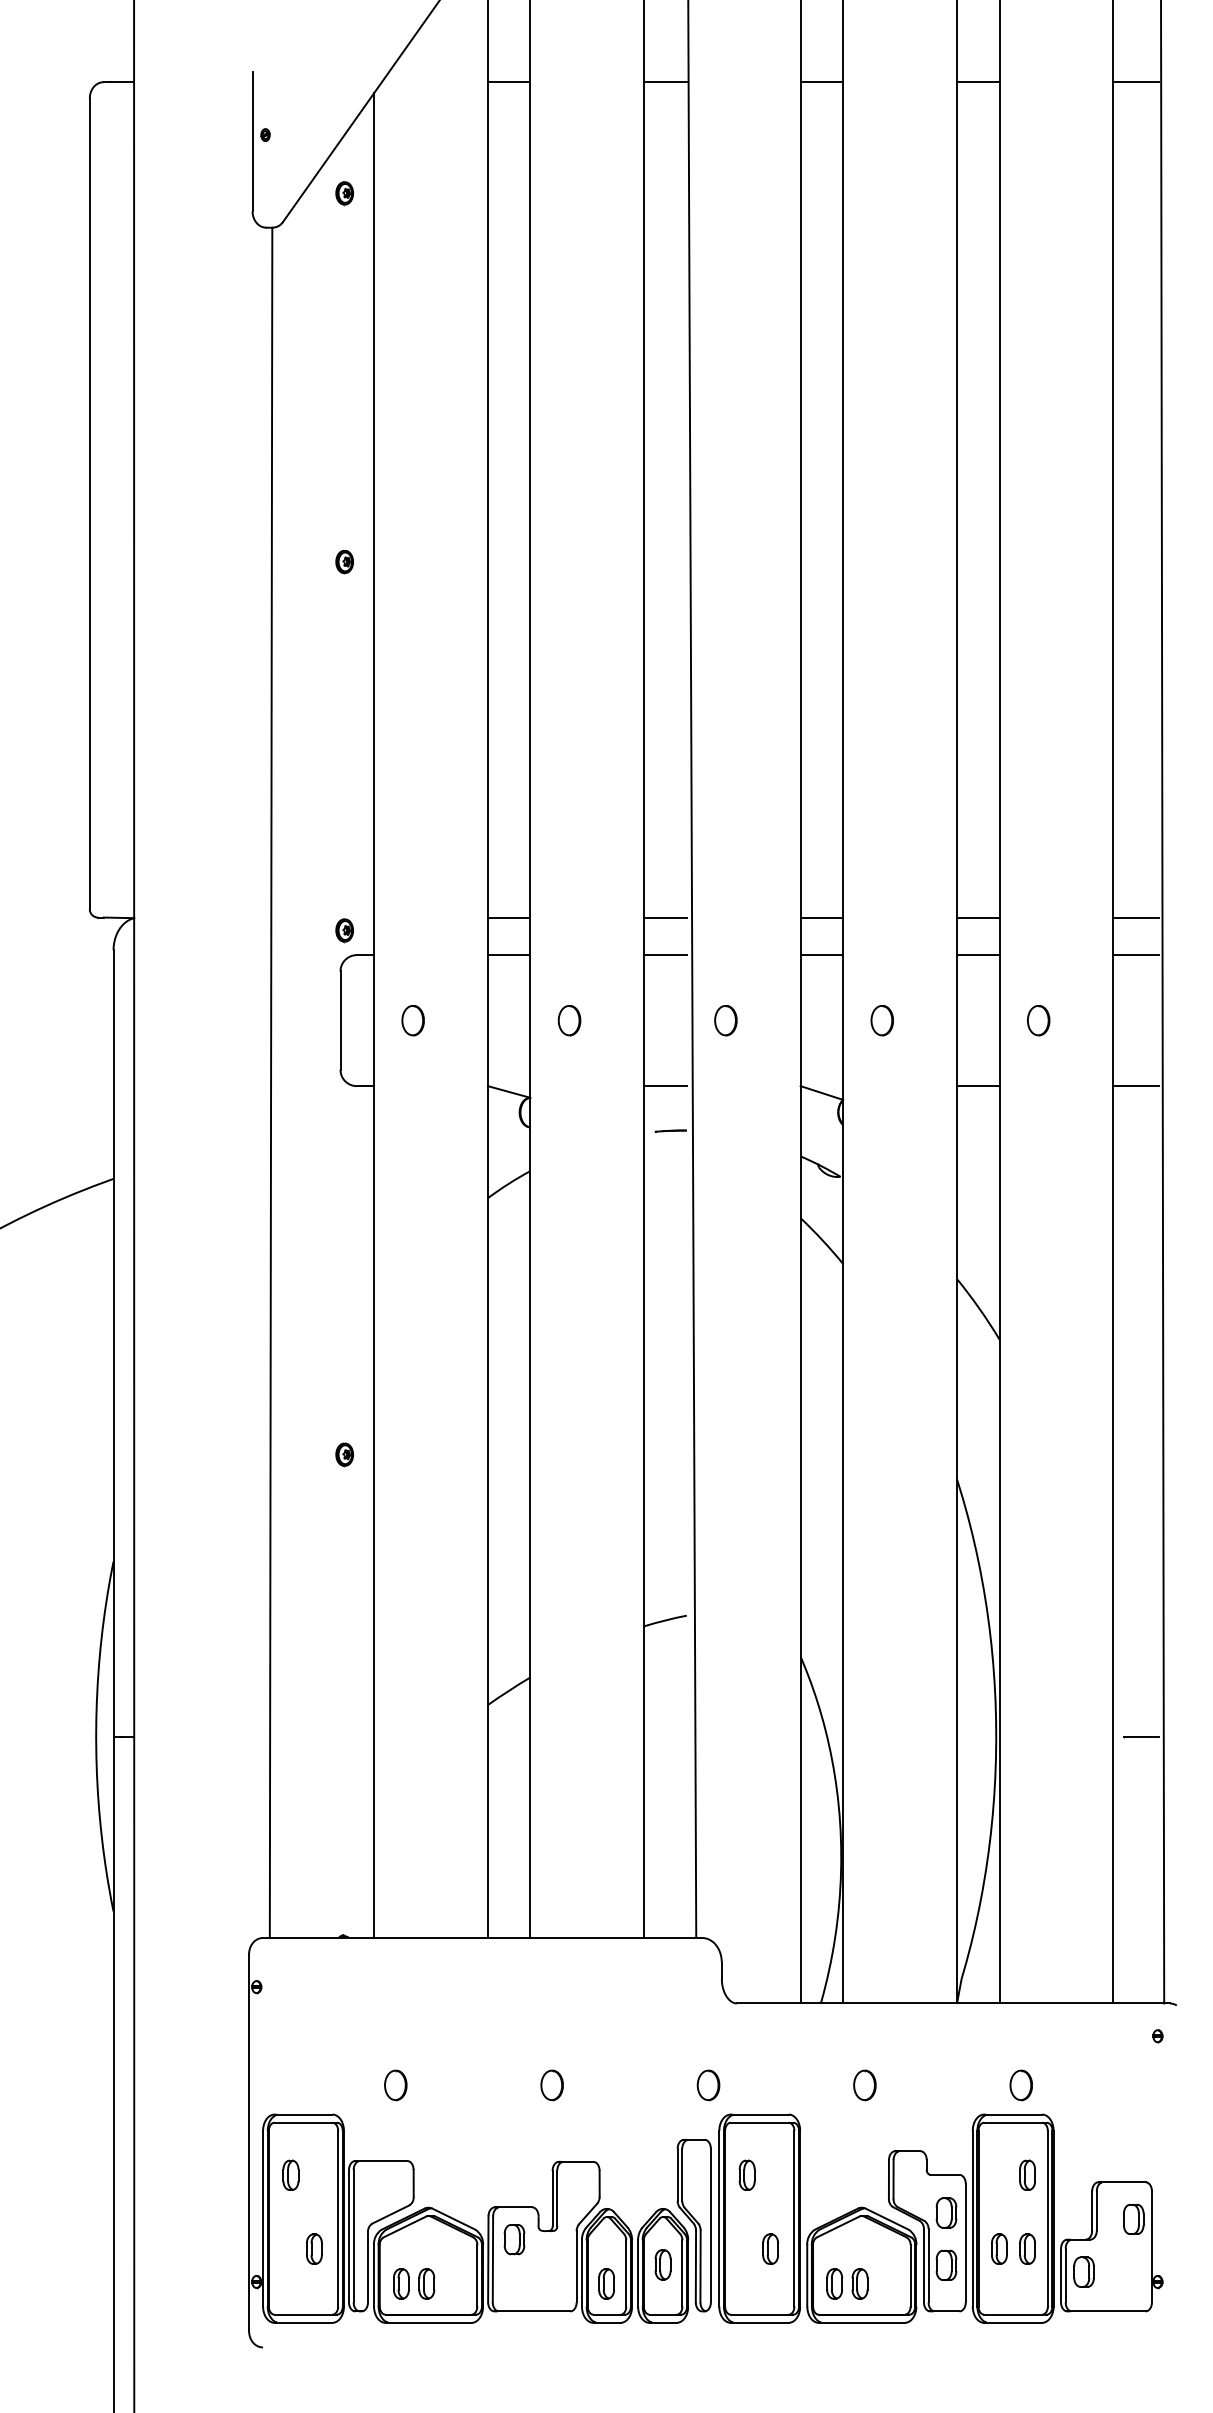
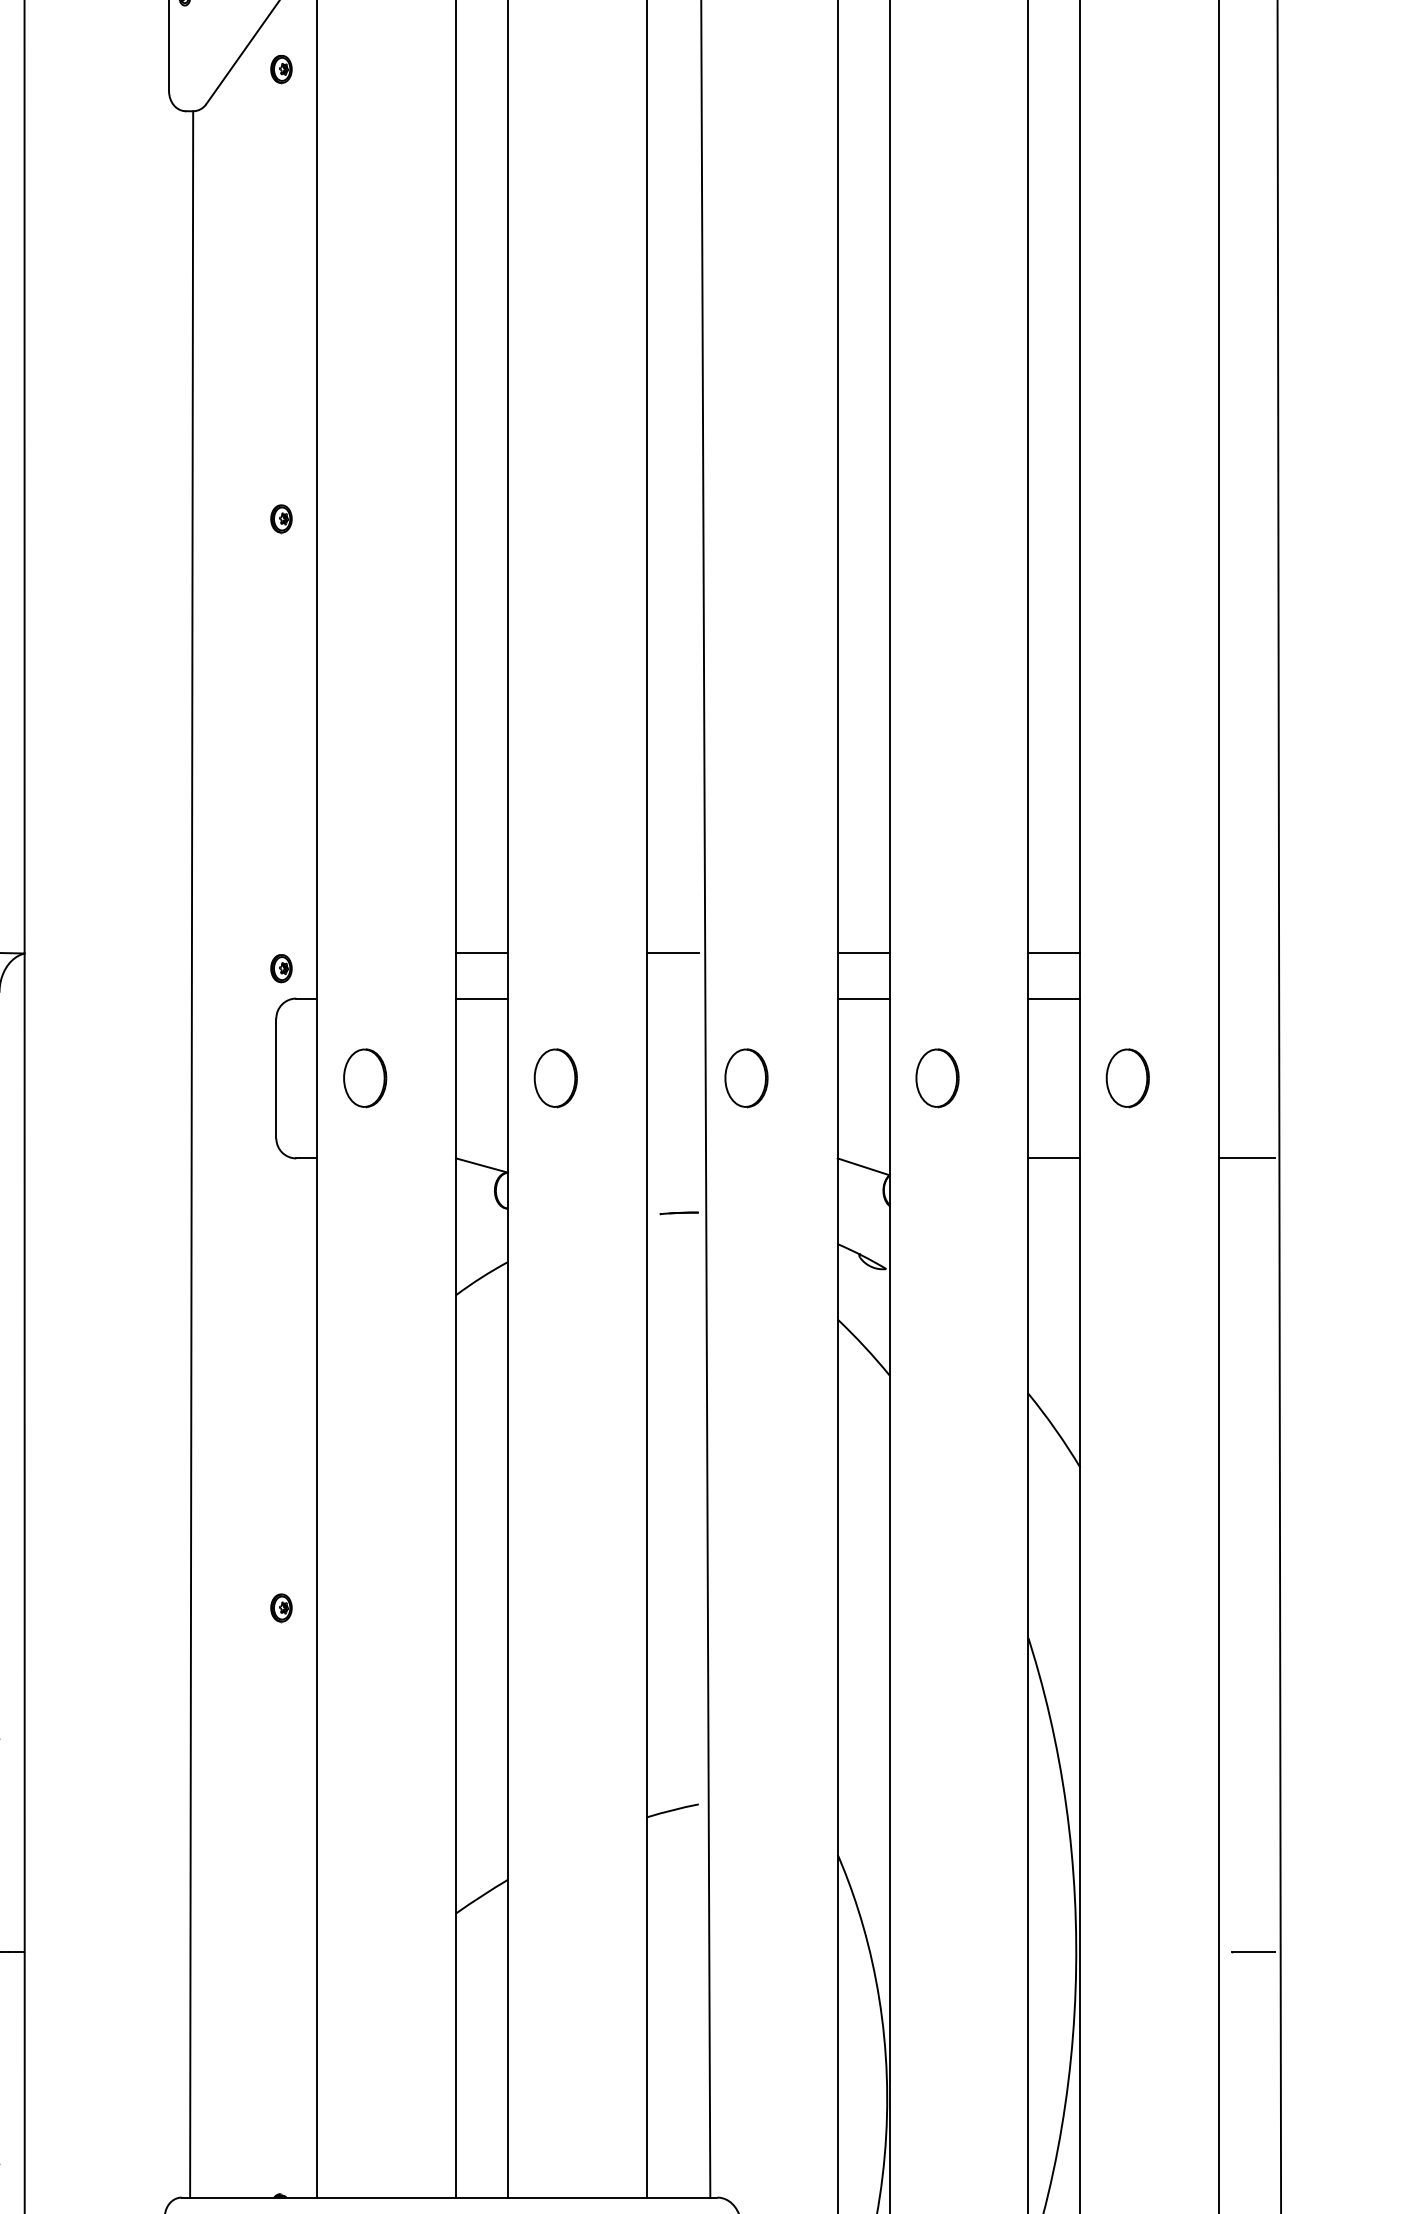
line: (1136, 917) -> (1247, 952), removed
line: (665, 955) -> (672, 999), removed
line: (1136, 955) -> (1247, 999), removed
part: (412, 1020) -> (364, 1078), size x1.6
part: (569, 1020) -> (555, 1078), size x1.6
part: (725, 1020) -> (746, 1078), size x1.6
part: (881, 1020) -> (936, 1078), size x1.6
part: (1038, 1020) -> (1127, 1078), size x1.6
line: (665, 1086) -> (672, 1158), removed

